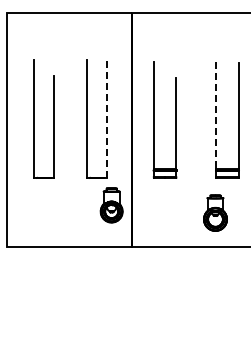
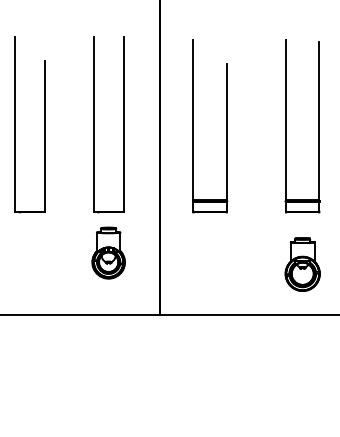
line: (216, 115) -> (286, 119), dashed -> solid
line: (106, 118) -> (123, 124), dashed -> solid
part: (111, 205) -> (108, 253), moved
part: (215, 212) -> (302, 263), moved

